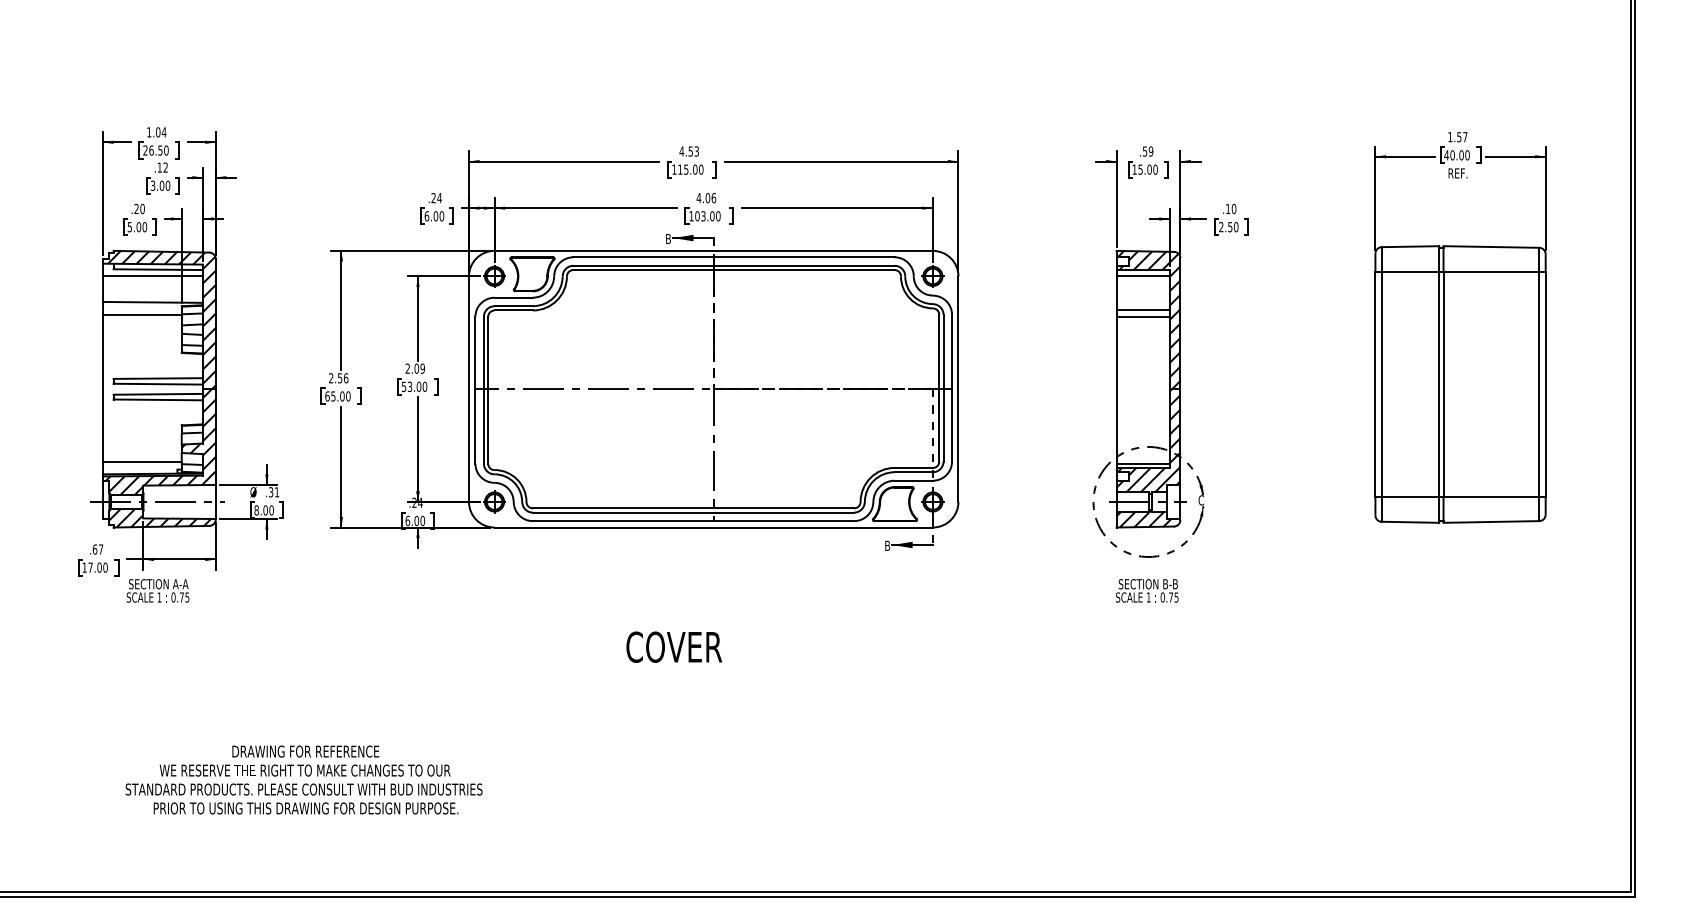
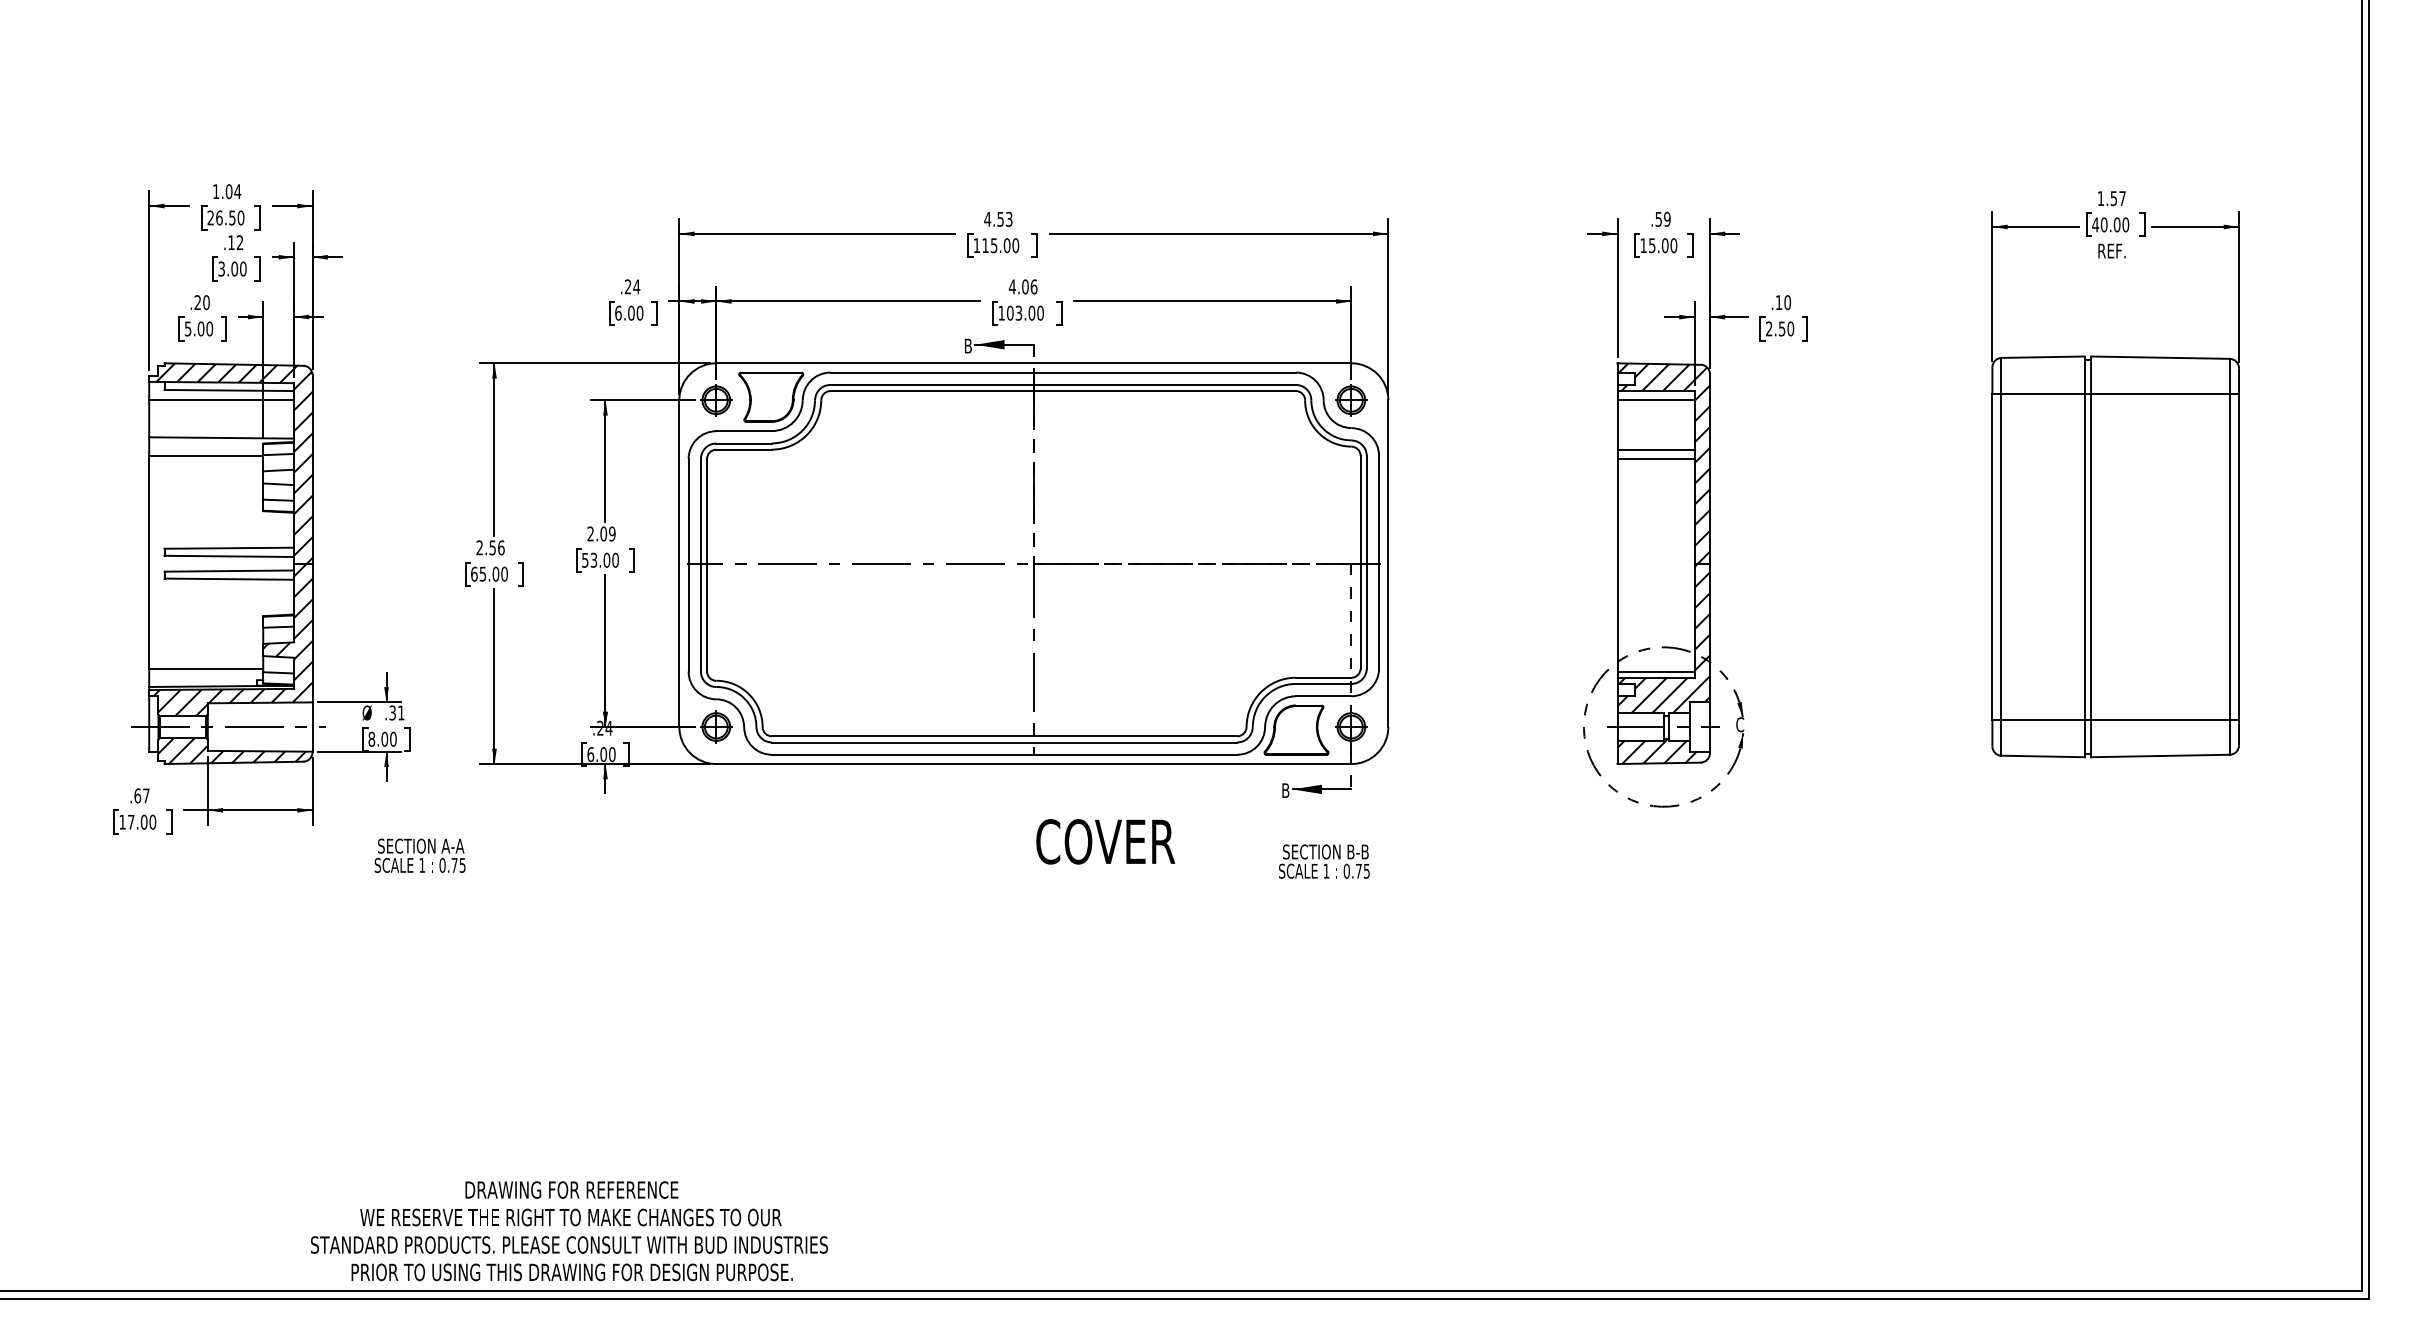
text: (157, 590) -> (419, 855), moved
text: (1147, 590) -> (1324, 861), moved
text: (674, 646) -> (1105, 840), moved
text: (303, 779) -> (568, 1230), moved

